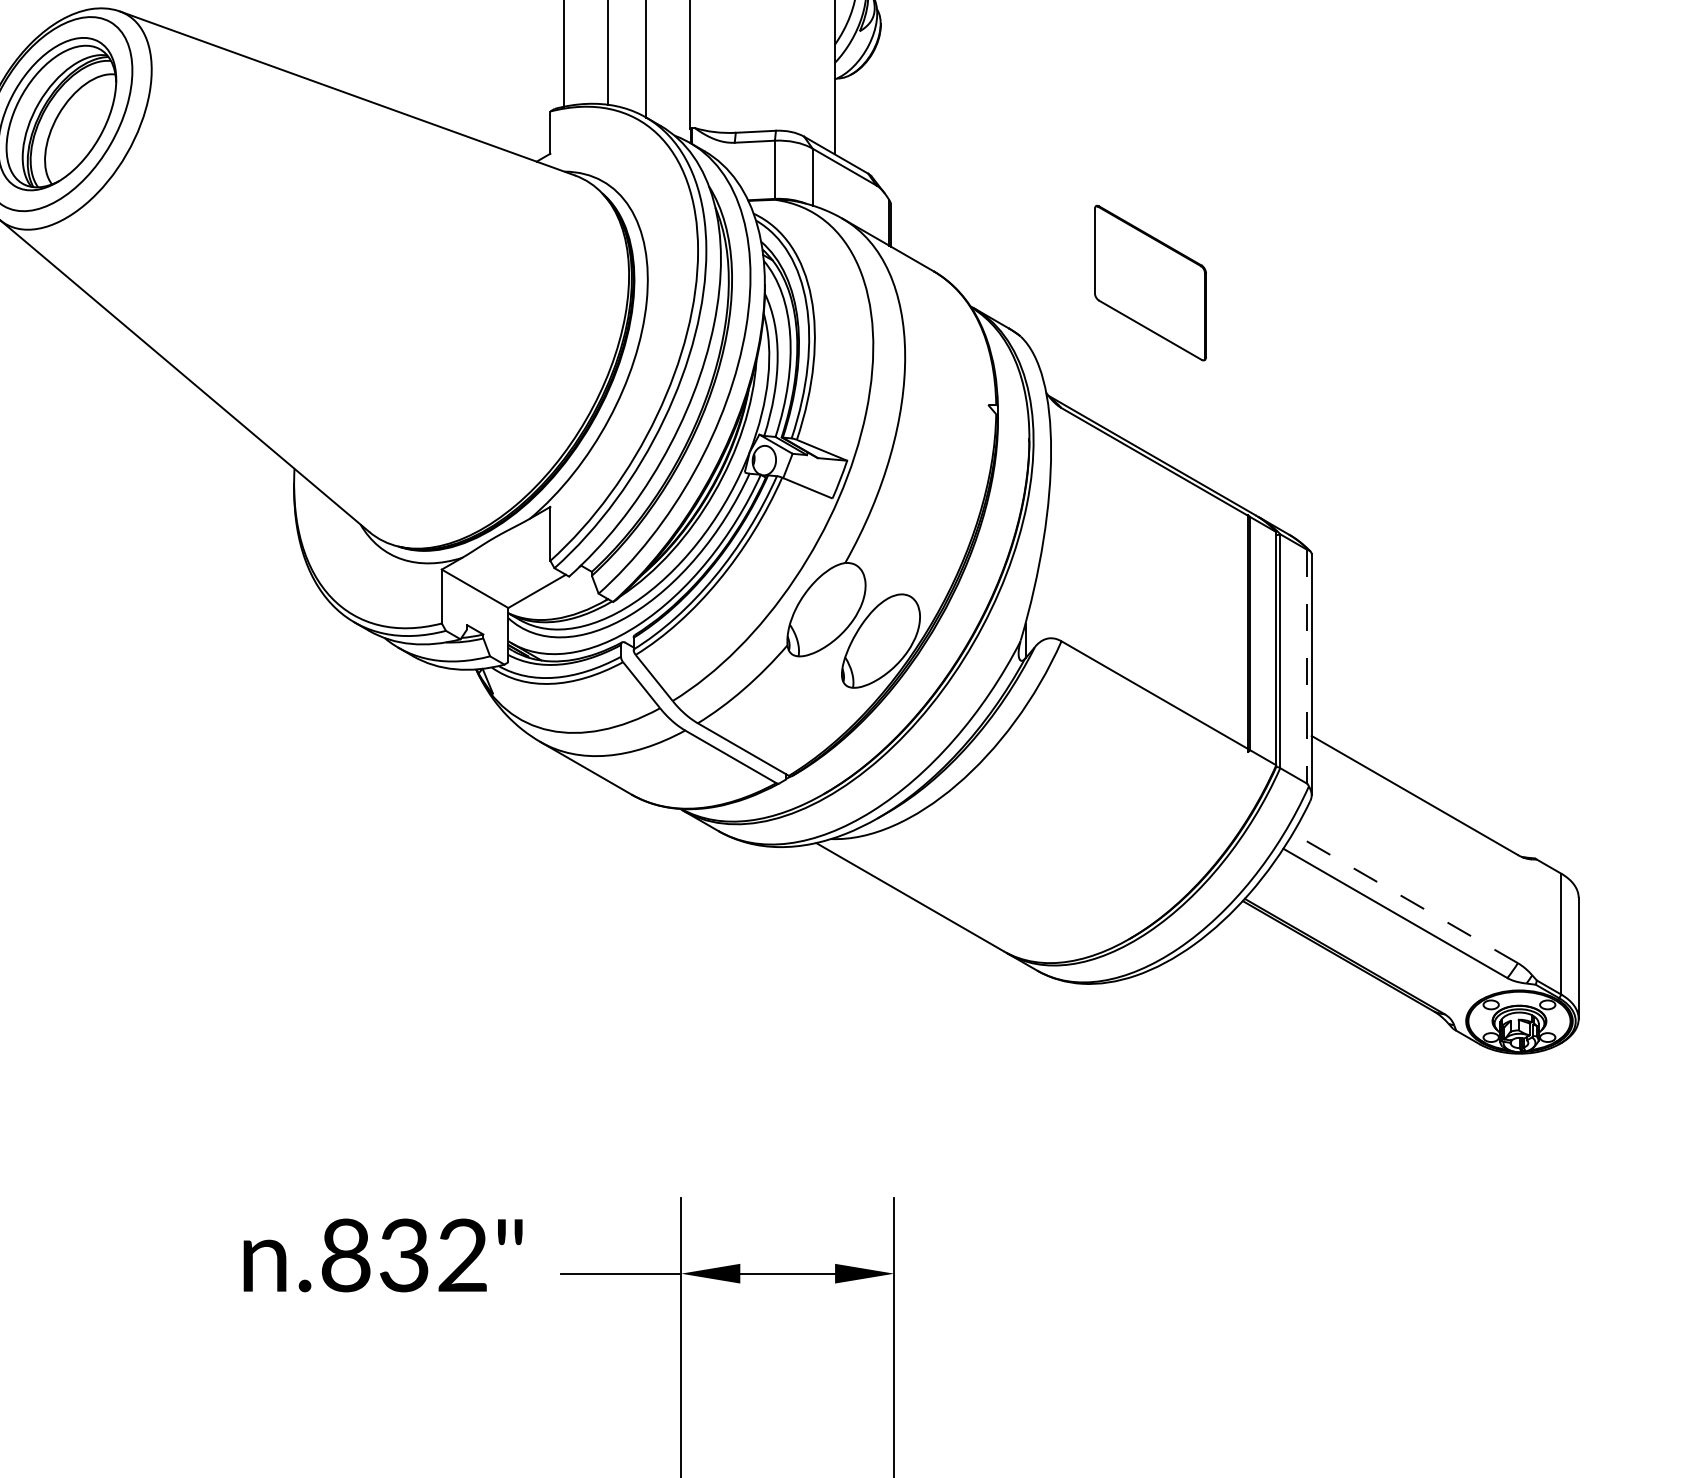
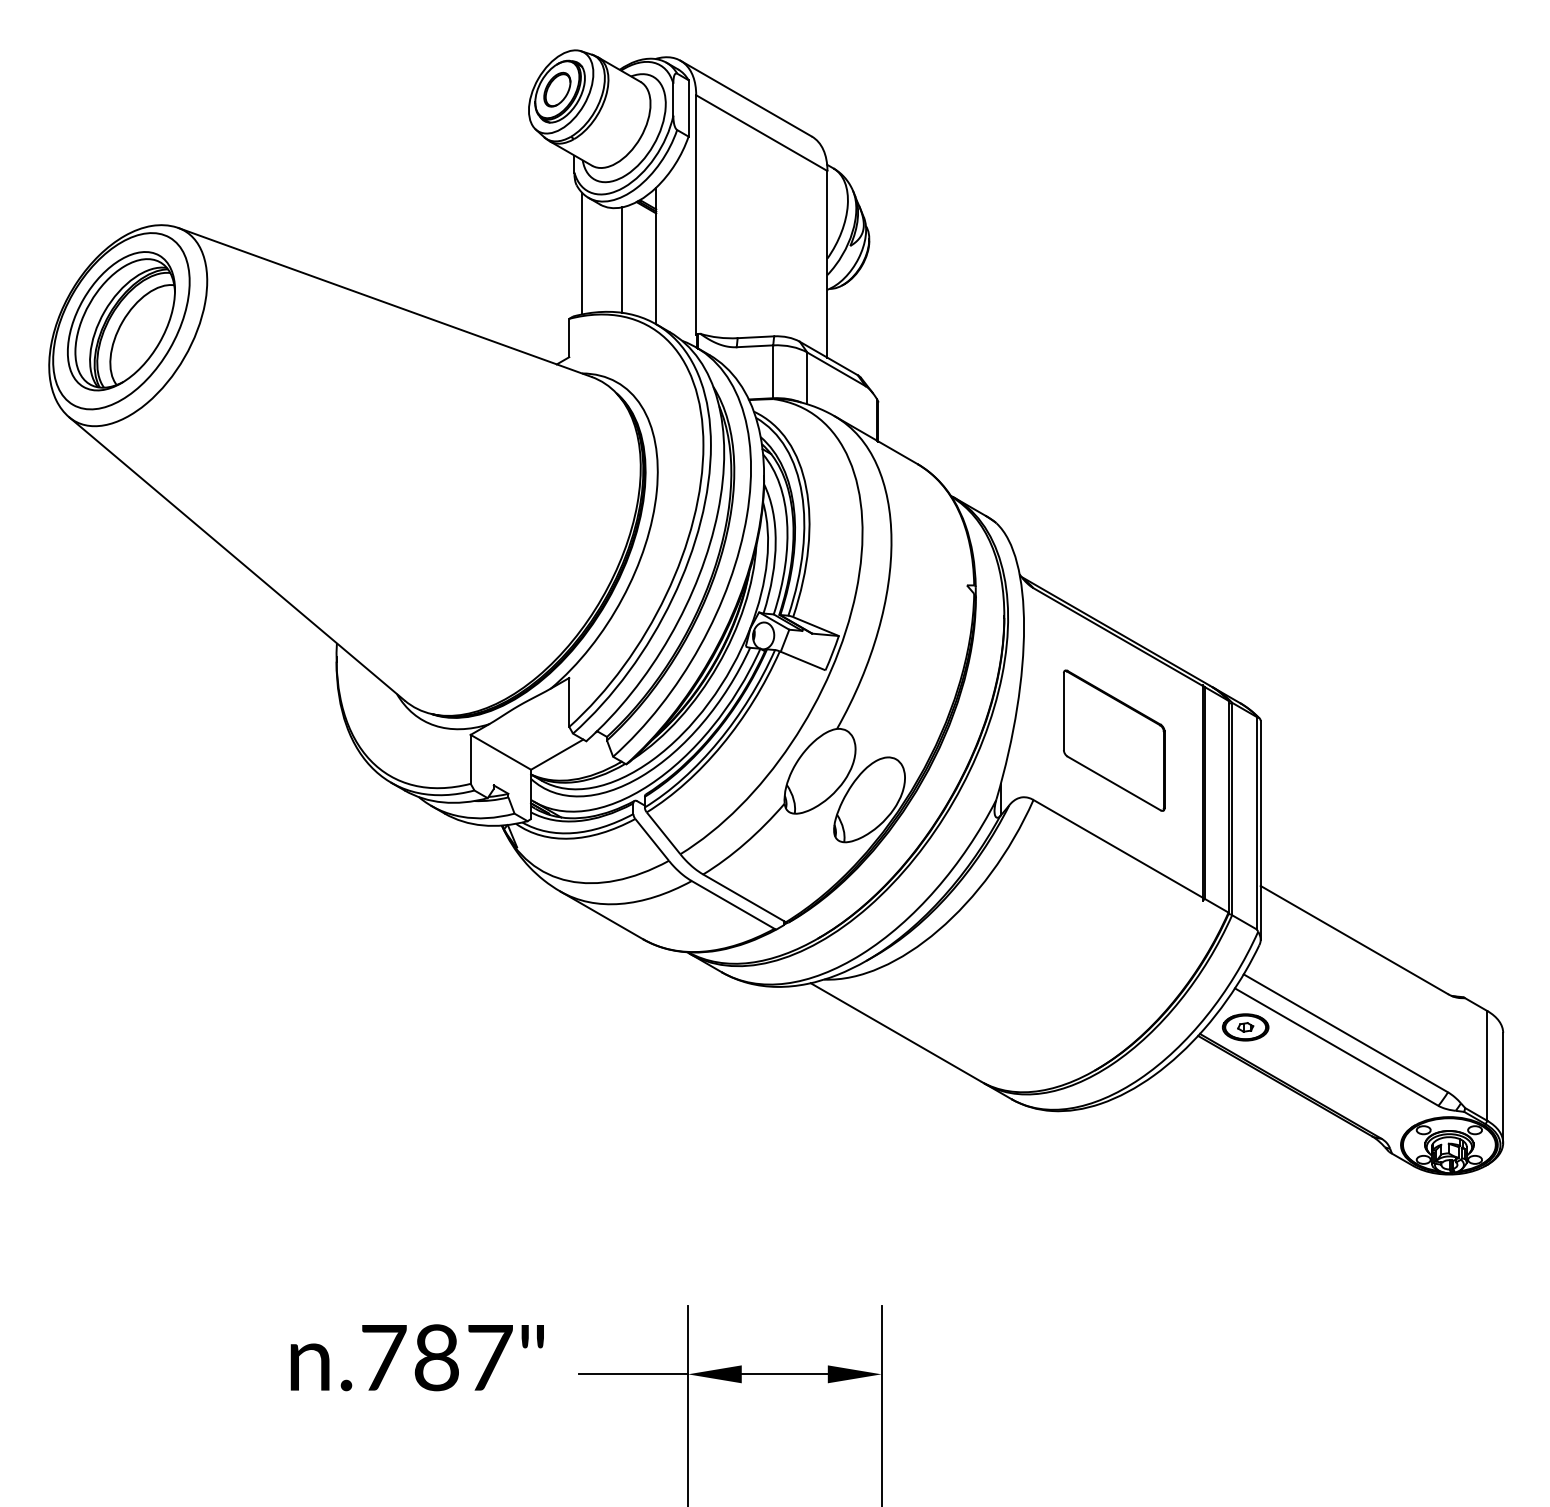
part: (1150, 282) -> (1114, 740), moved
line: (1307, 667) -> (1256, 823), dashed -> solid
part: (1294, 891) -> (1245, 1027), added
line: (1405, 898) -> (1345, 1033), dashed -> solid
text: (404, 1255) -> (436, 1357), .832 -> .787

